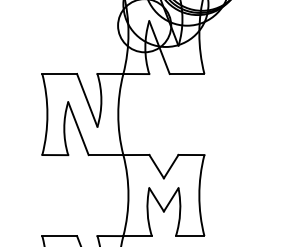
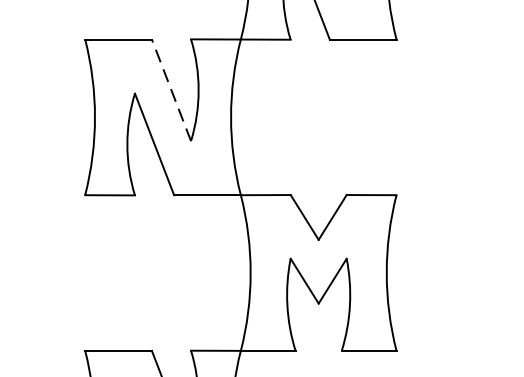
line: (87, 99) -> (171, 88), solid -> dashed

